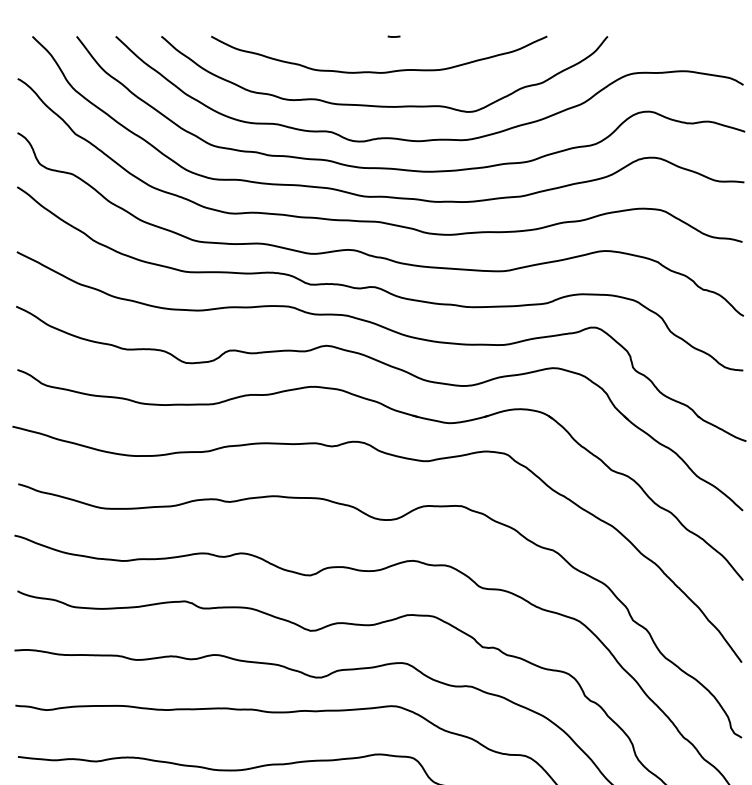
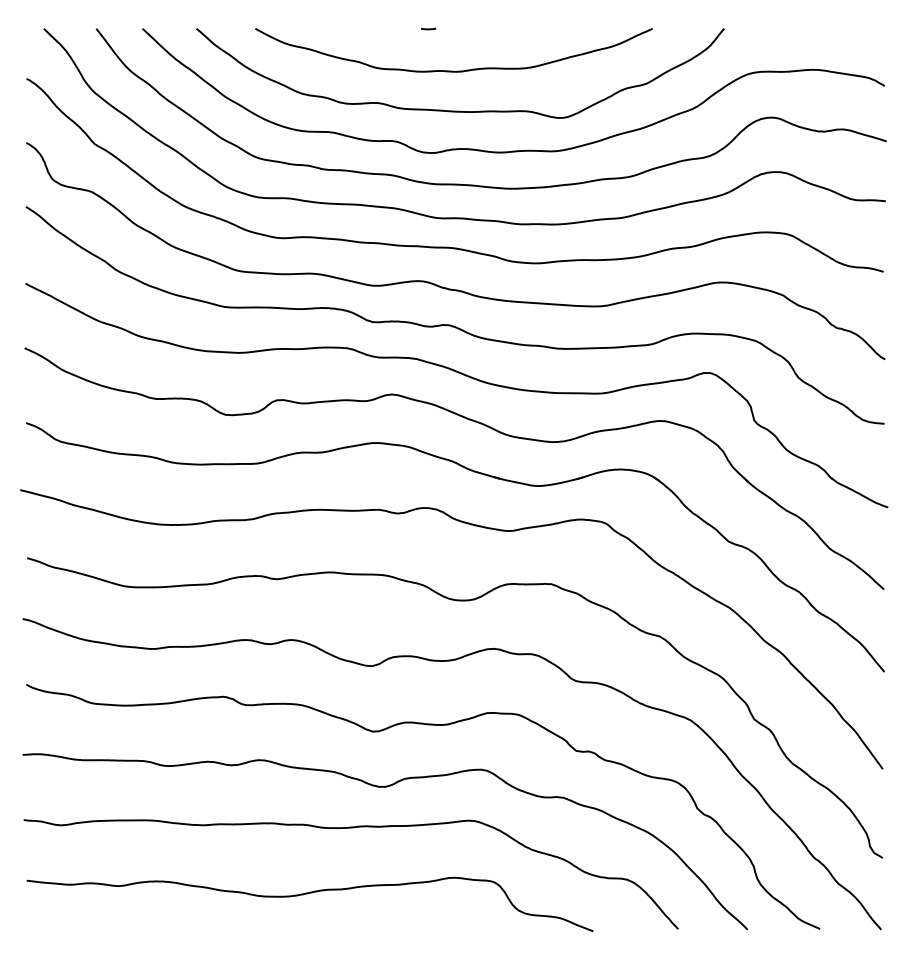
curve: (394, 36) -> (428, 28), moved

